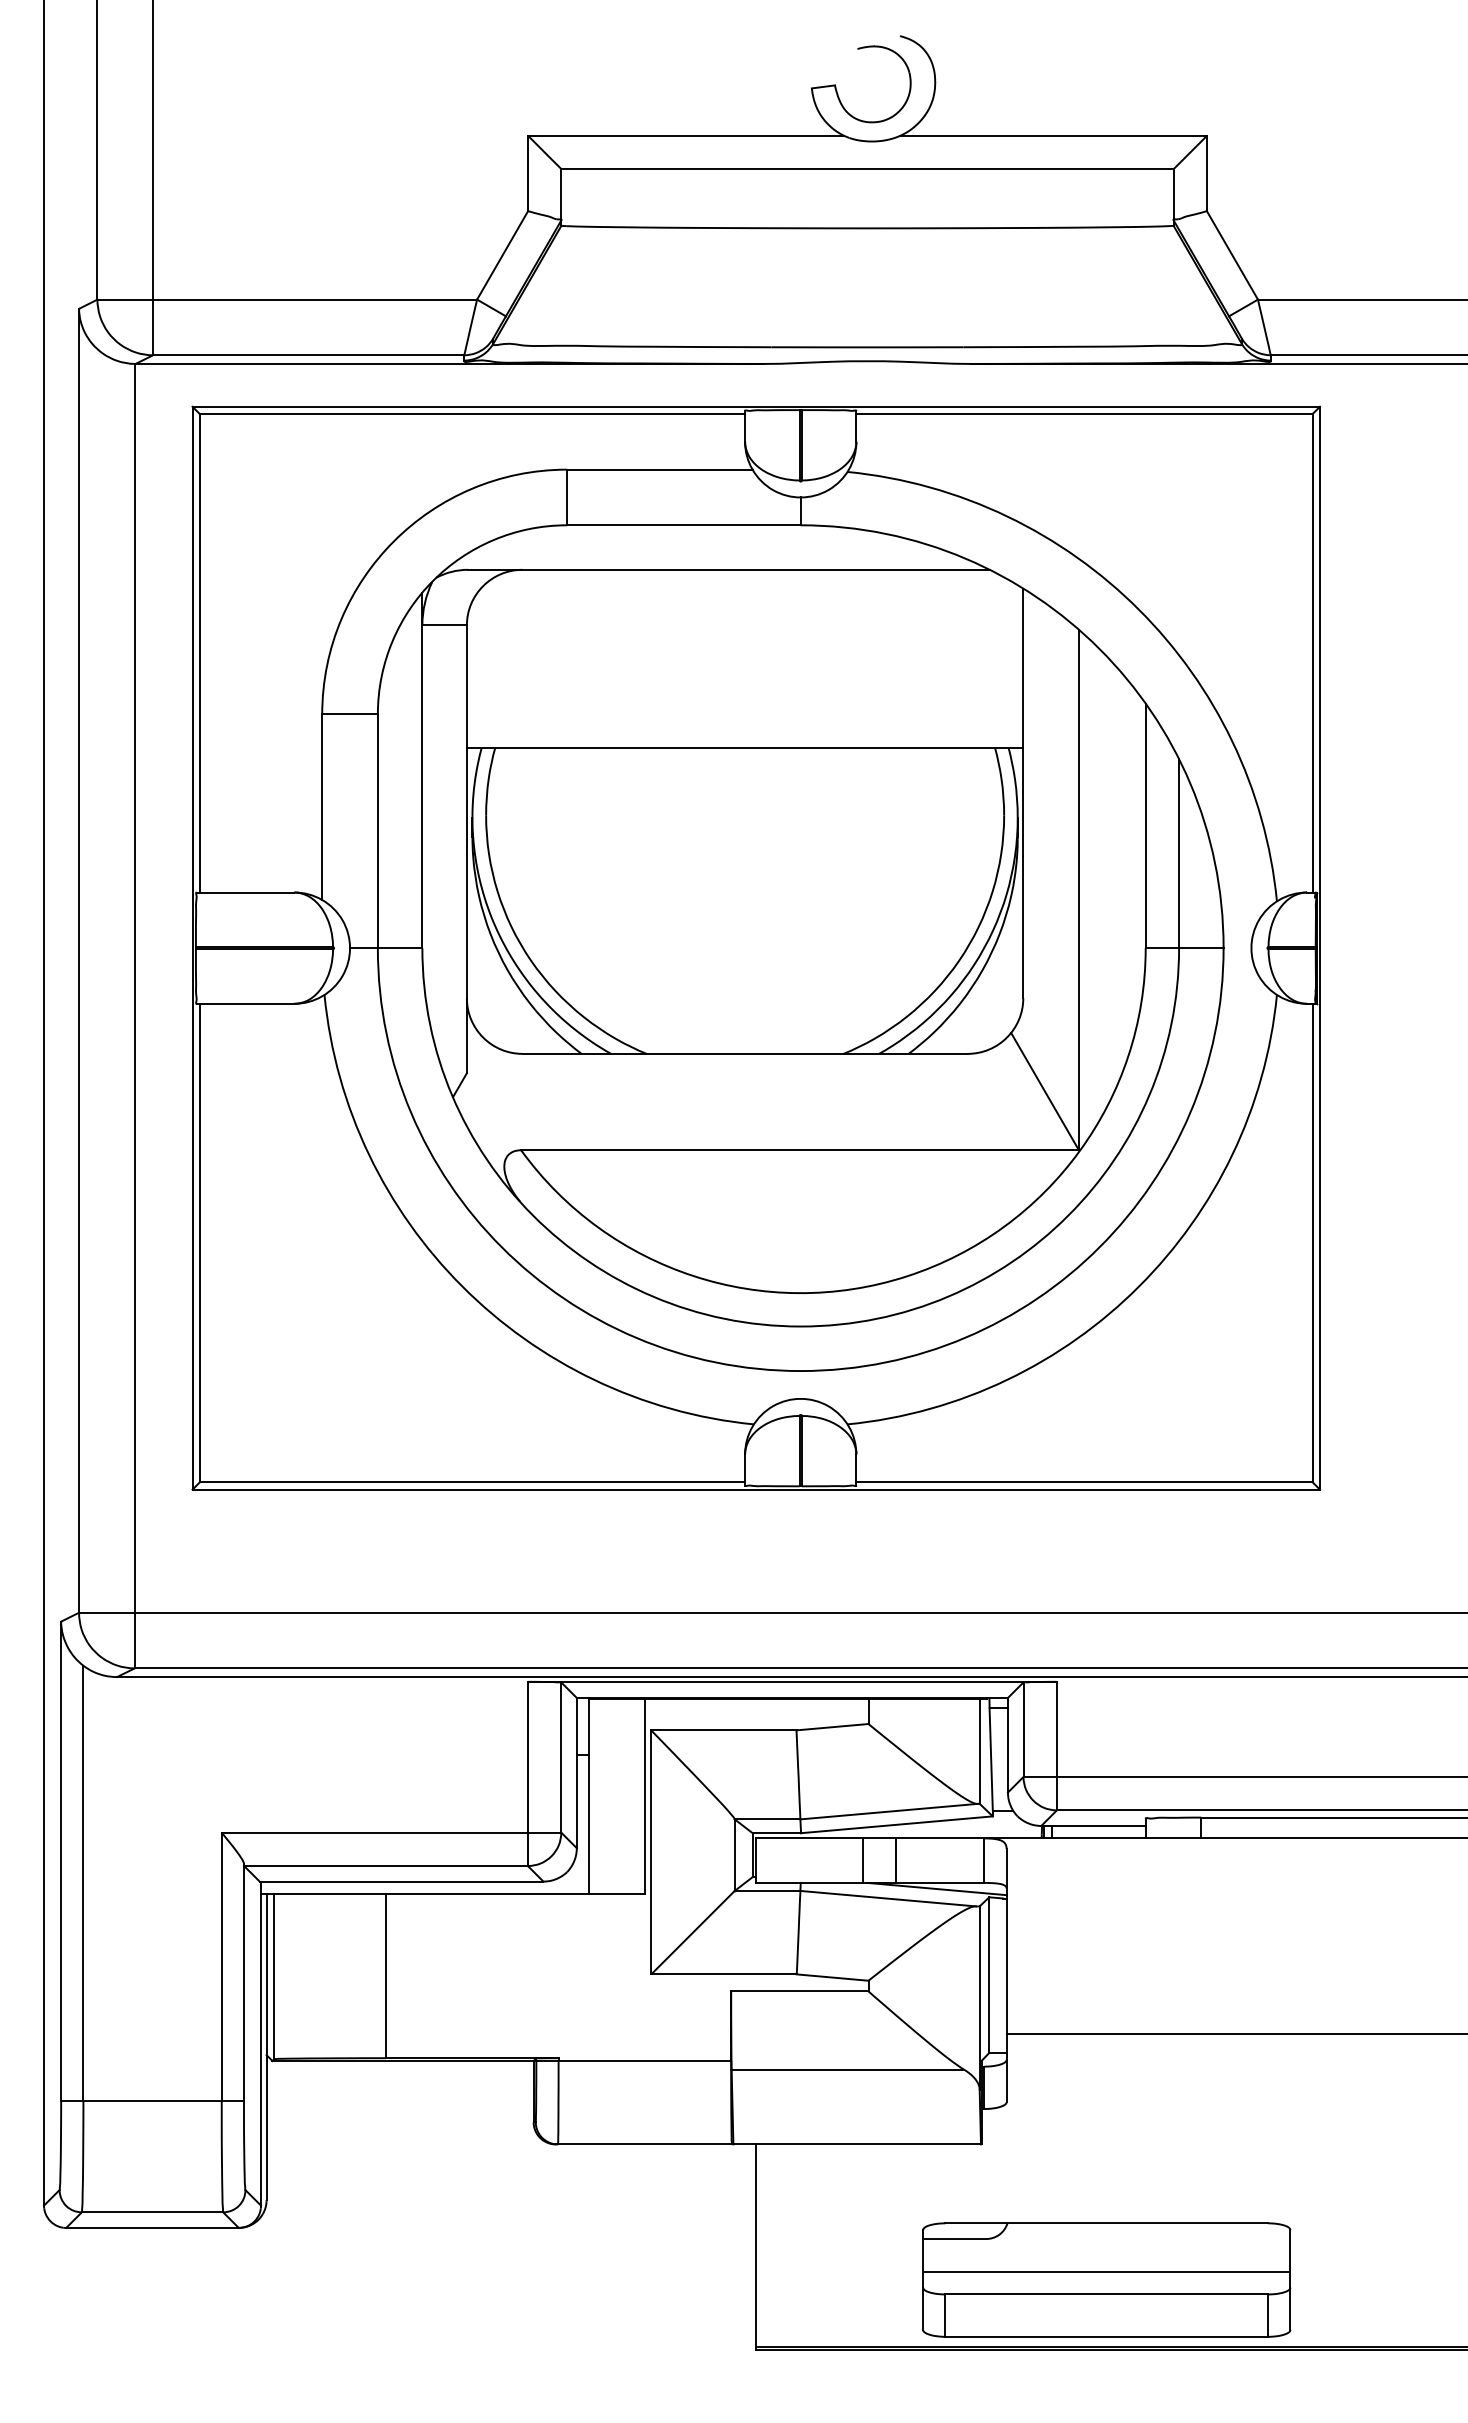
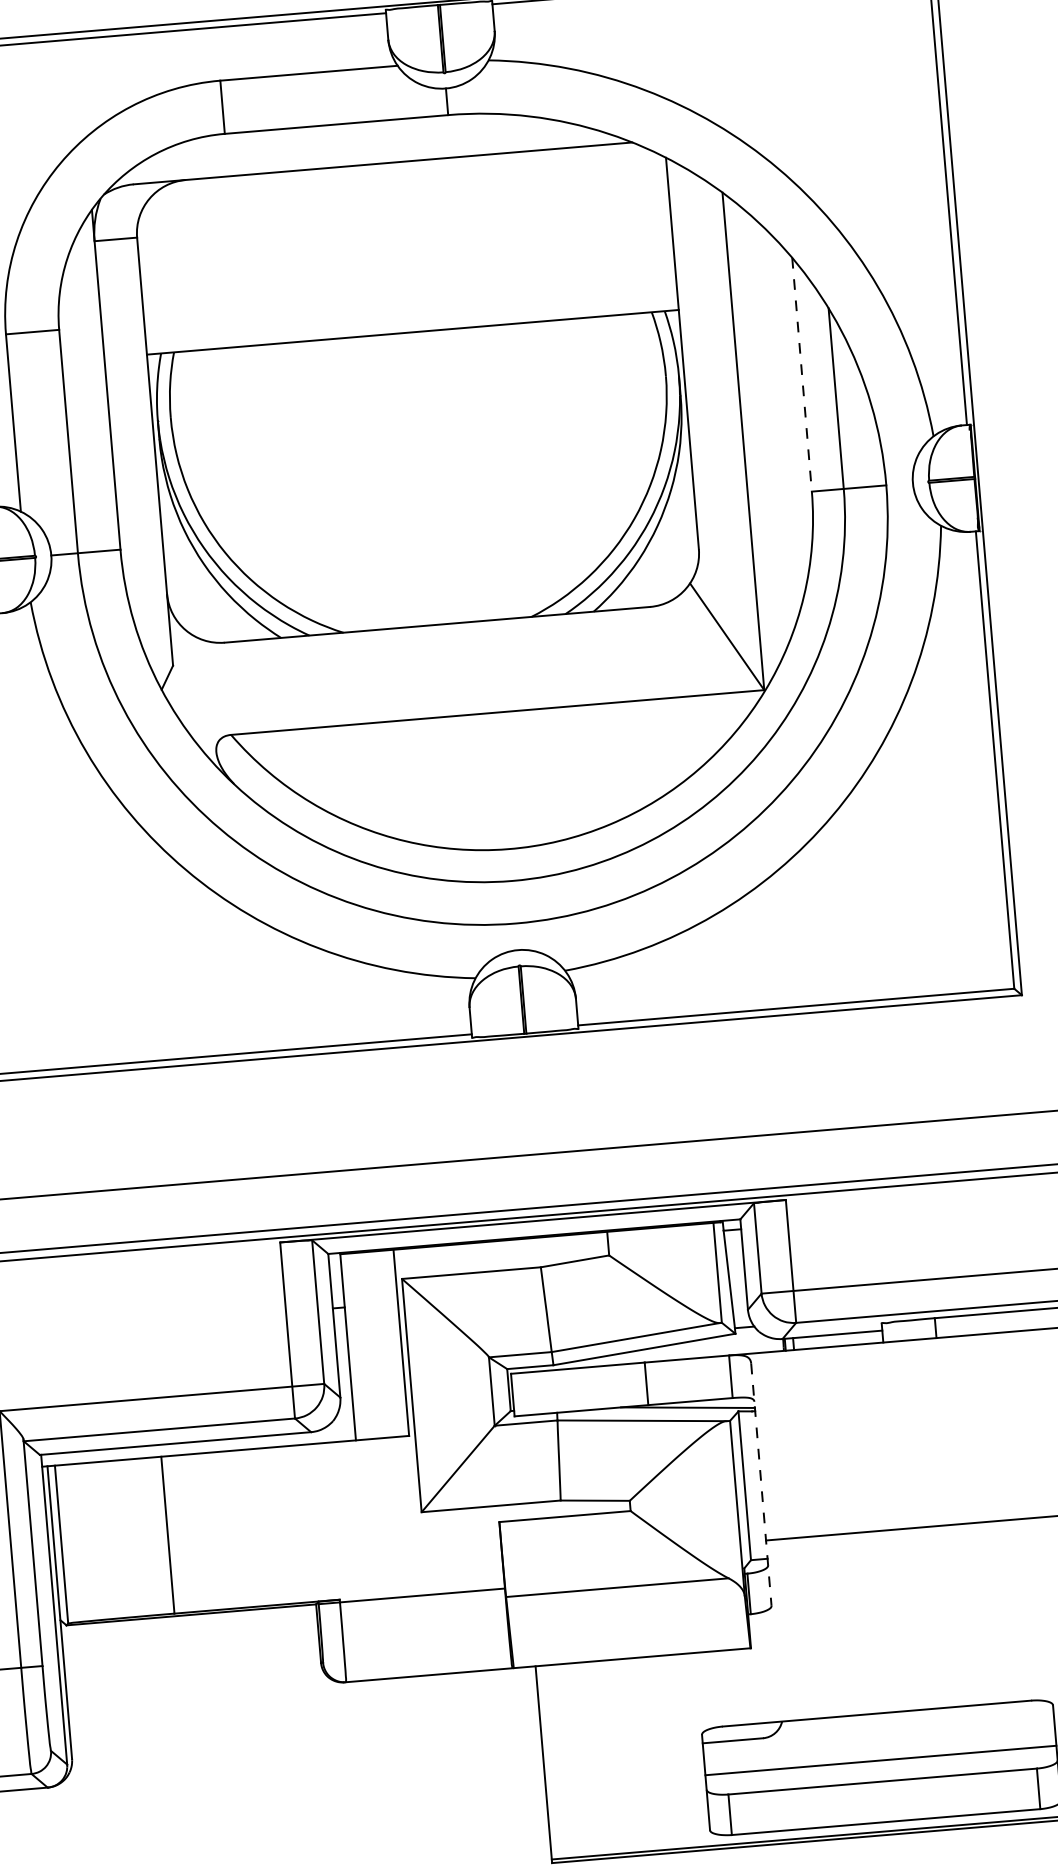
line: (1145, 826) -> (801, 375), solid -> dashed
line: (862, 1860) -> (614, 1386), removed
line: (1006, 1975) -> (761, 1484), solid -> dashed

